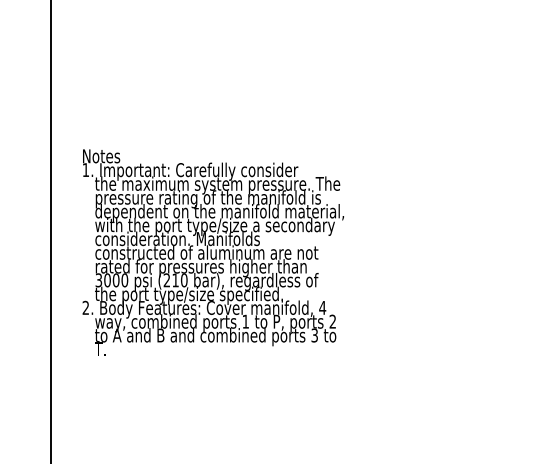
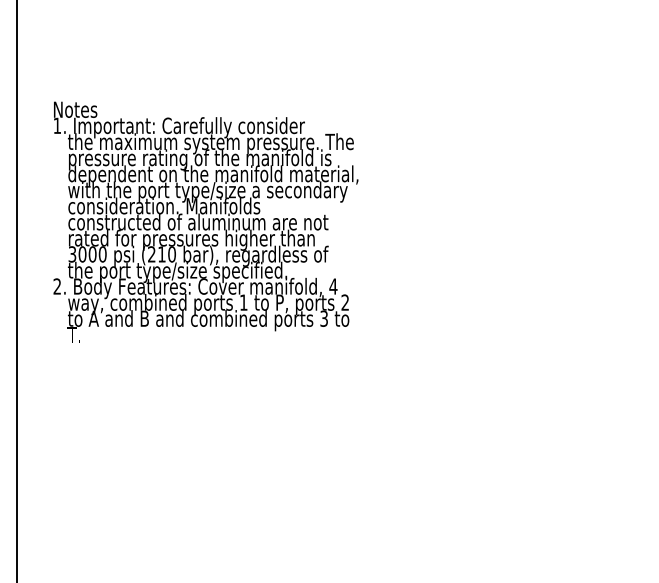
text: (212, 252) -> (205, 221), moved

